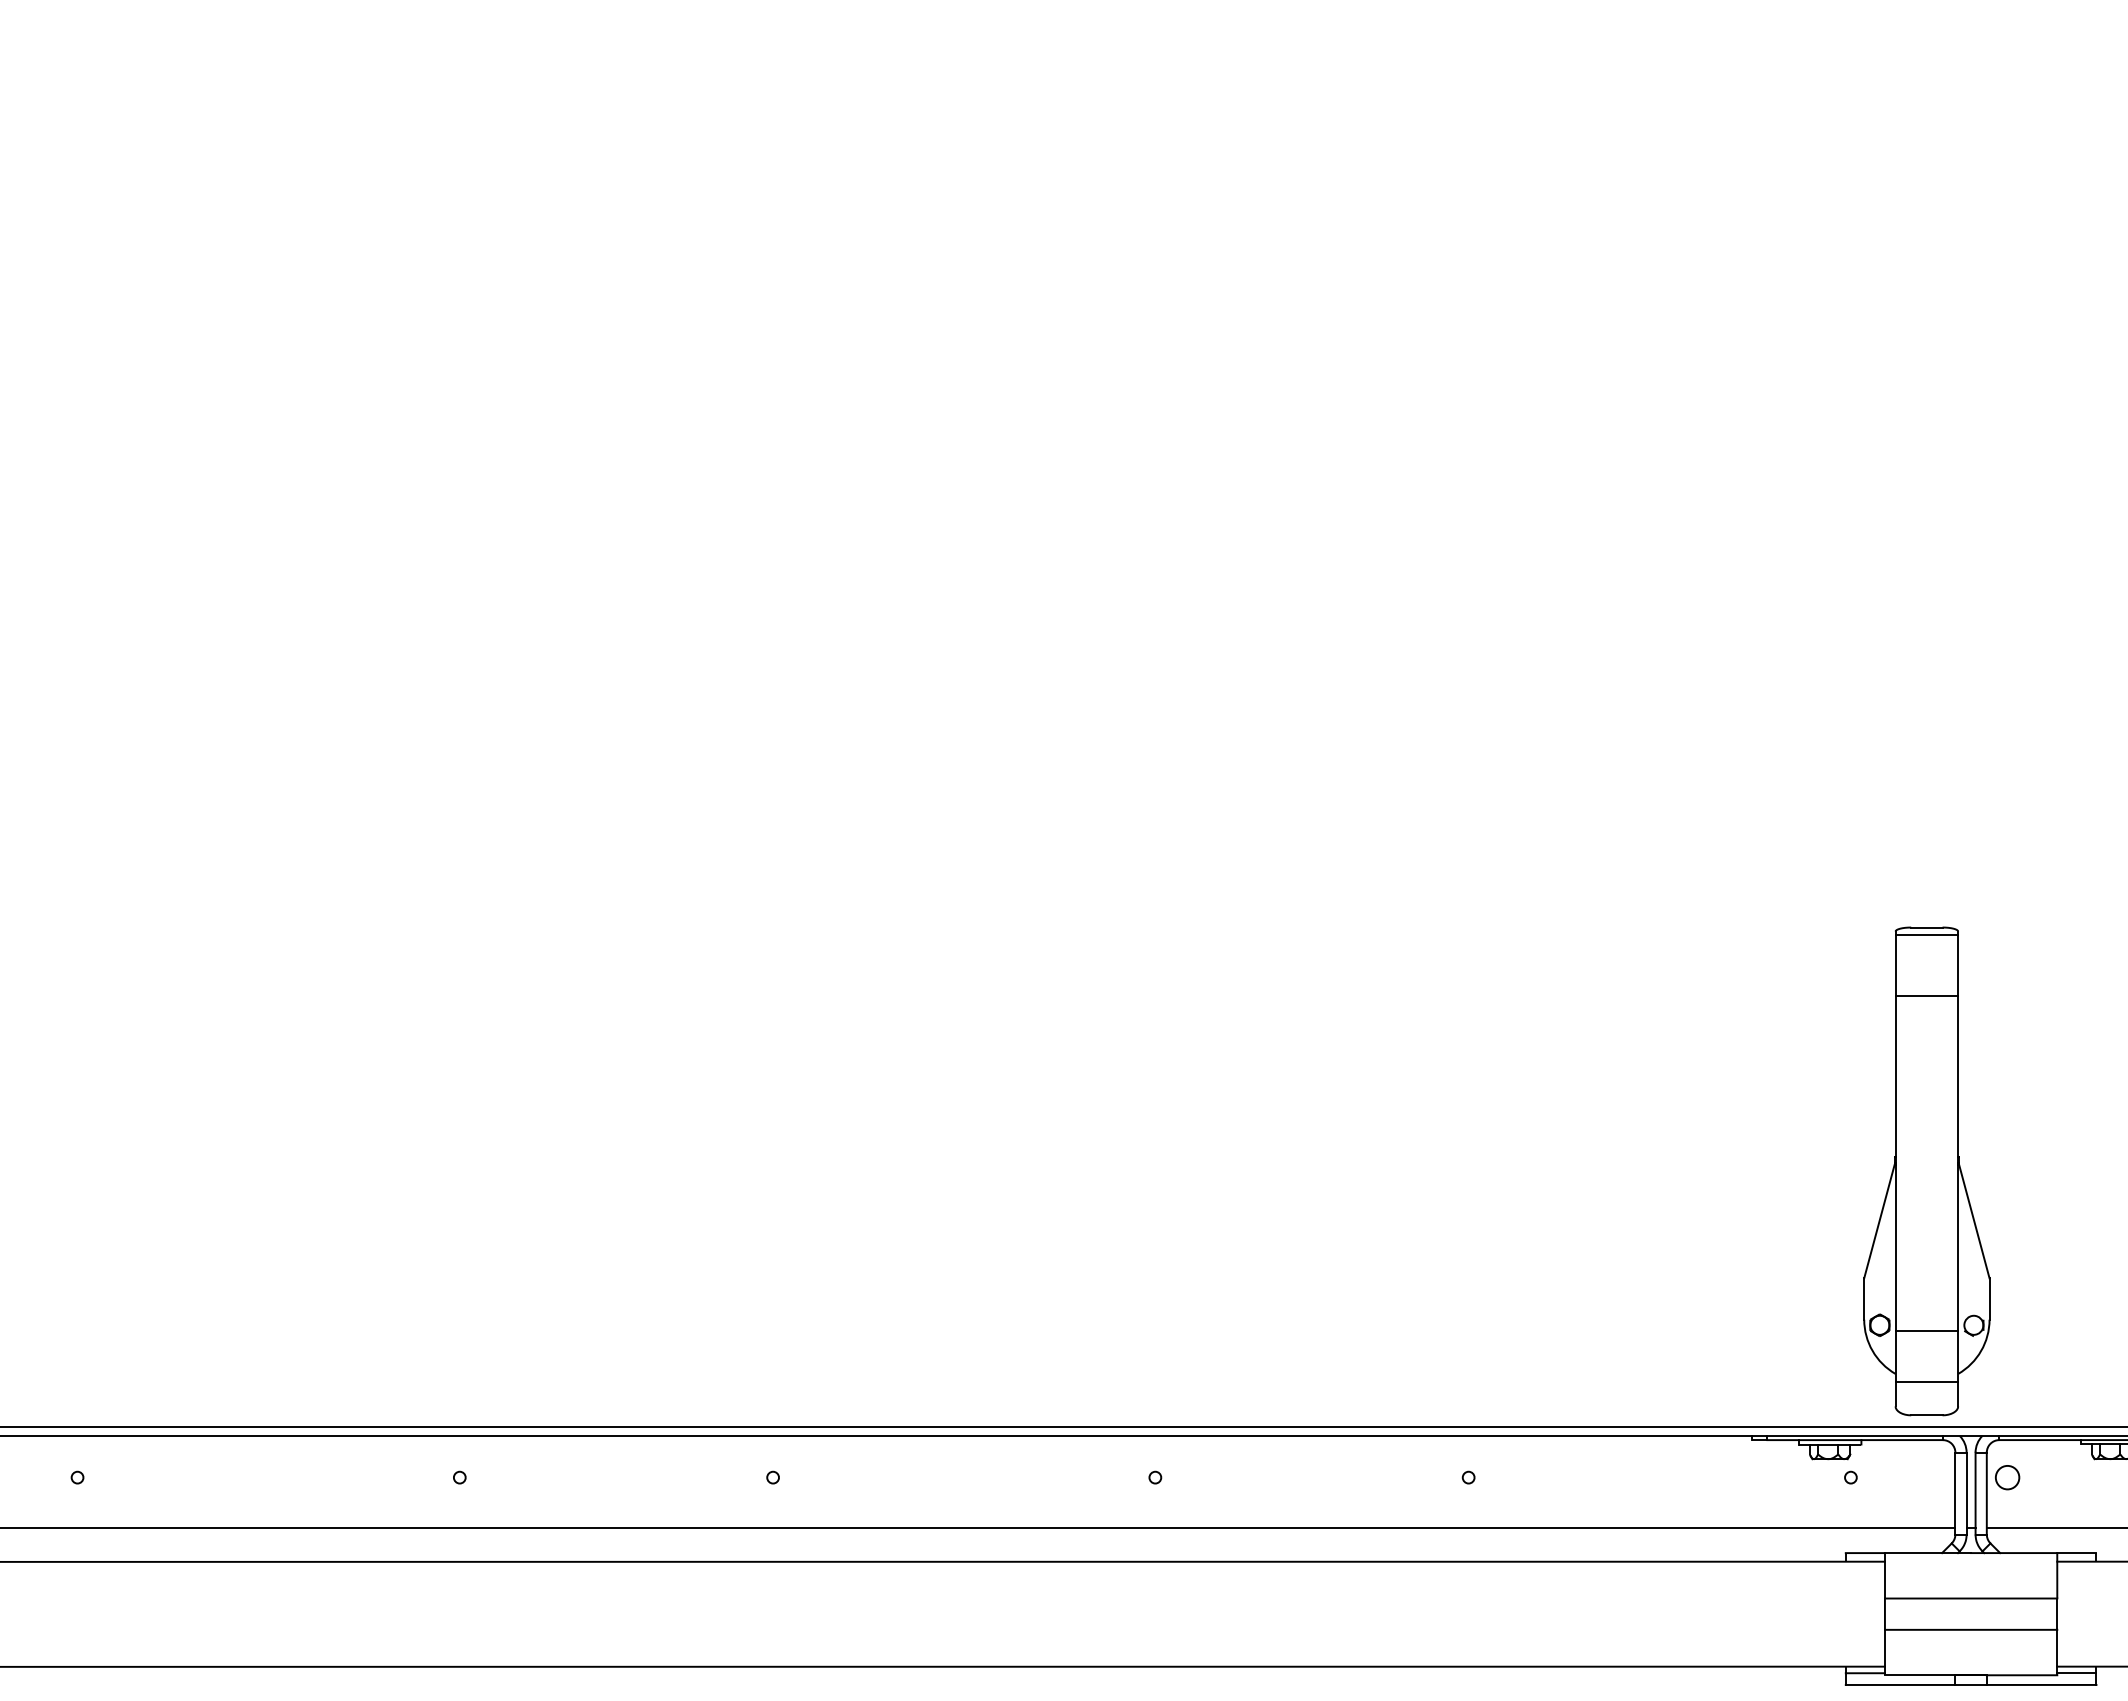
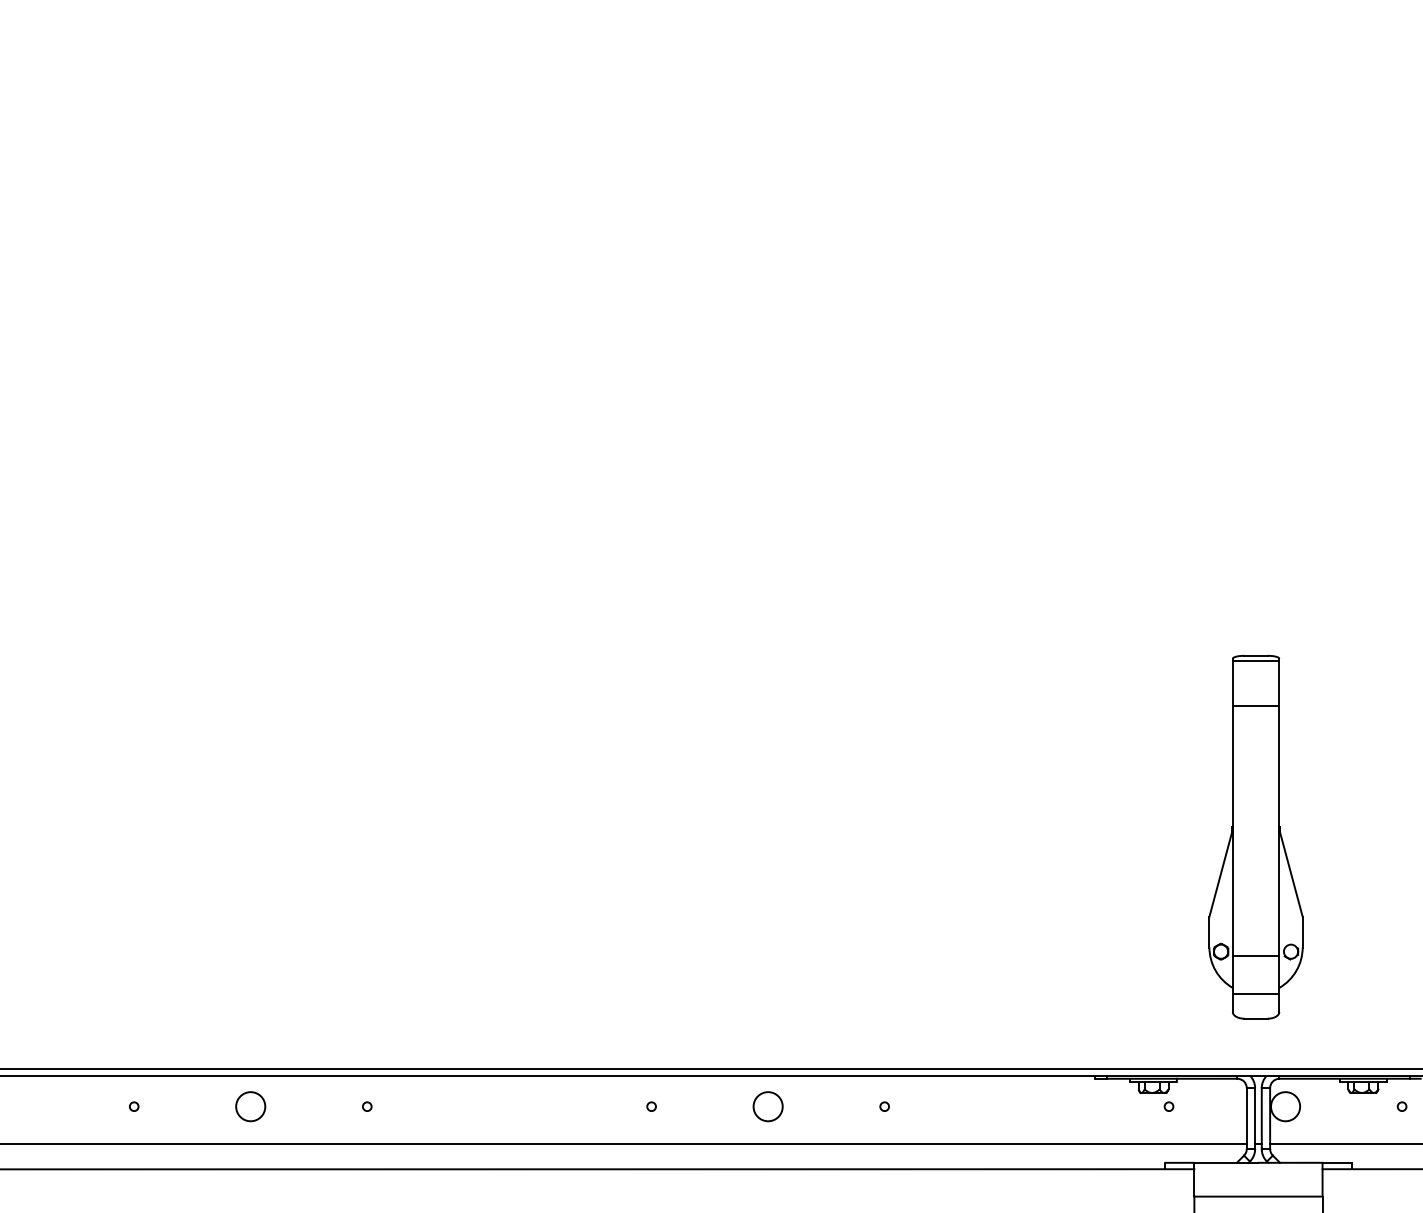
part: (1926, 1171) -> (1255, 837), moved
circle: (616, 1477) -> (250, 1106), added
circle: (1311, 1477) -> (767, 1106), added
circle: (2007, 1477) -> (1285, 1106), size x1.67

